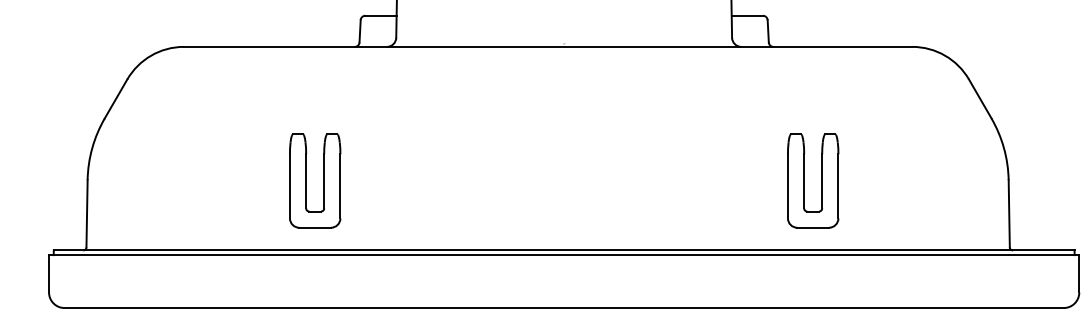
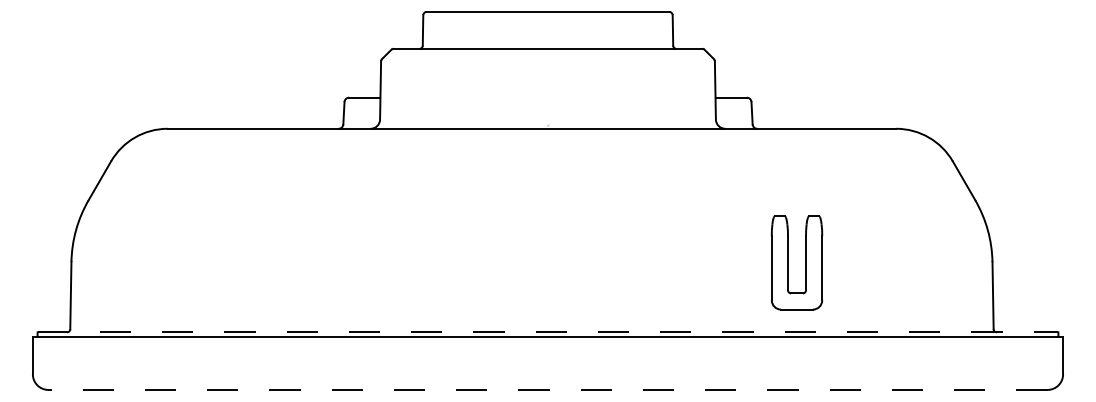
part: (306, 180) -> (290, 262), removed
line: (564, 250) -> (548, 332), solid -> dashed
line: (563, 307) -> (547, 389), solid -> dashed

